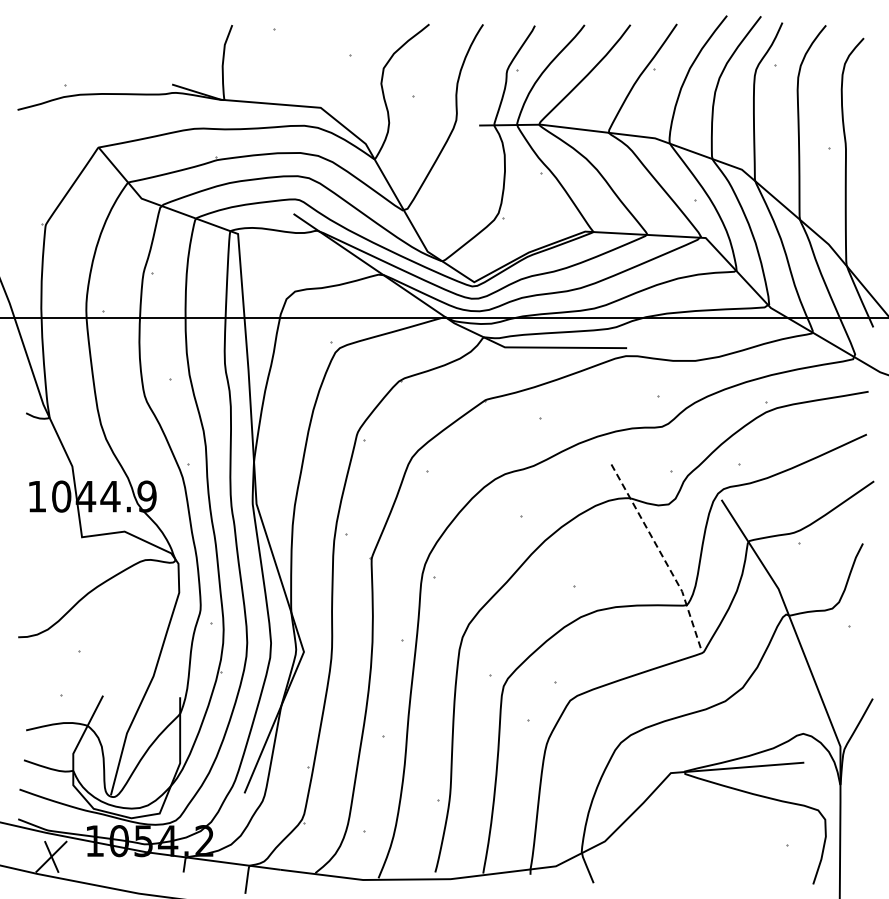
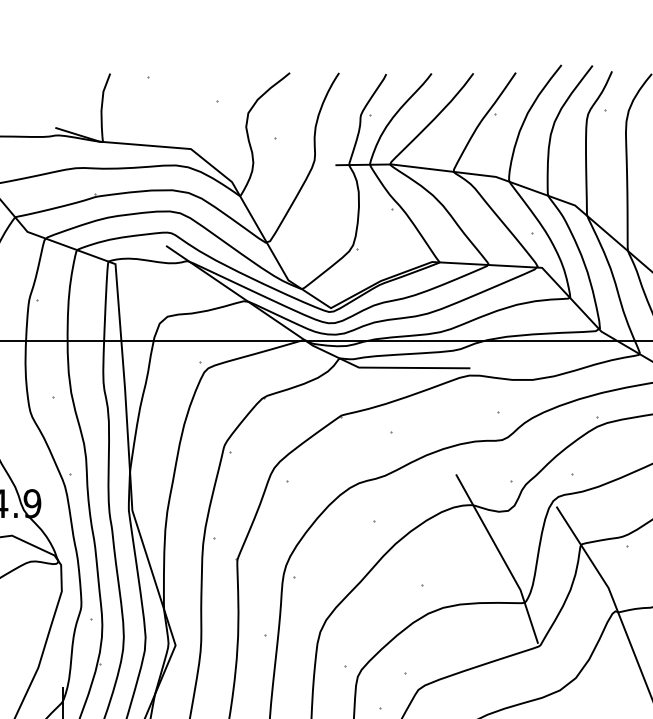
line: (662, 555) -> (502, 557), dashed -> solid

